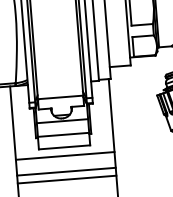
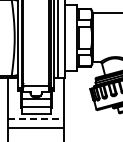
line: (65, 155) -> (36, 118), solid -> dashed
line: (65, 180) -> (35, 132), removed

